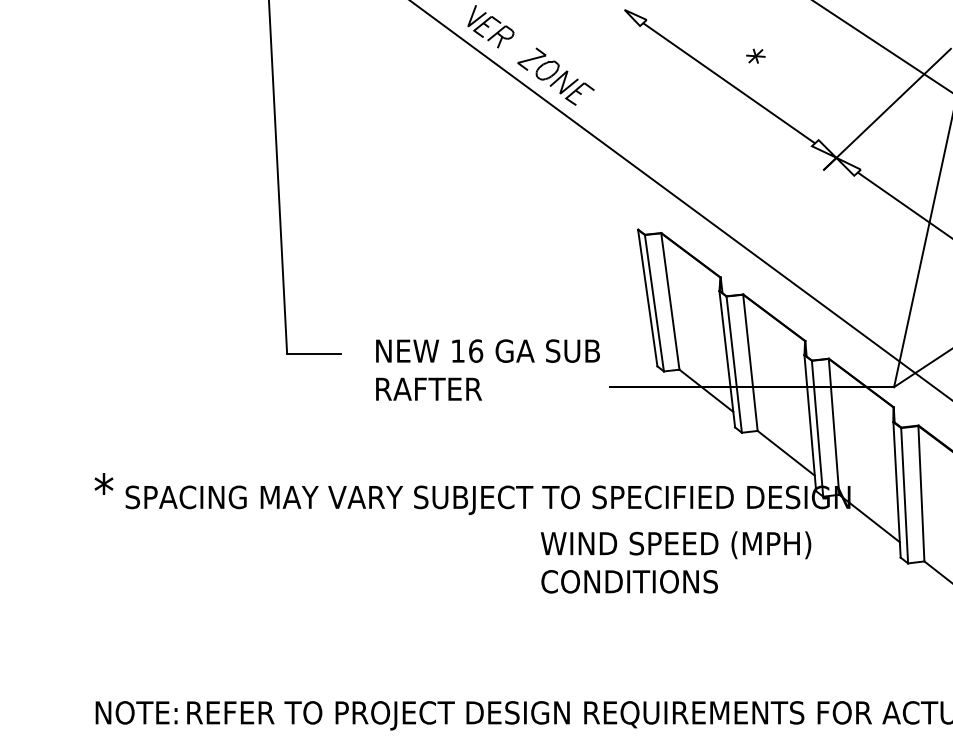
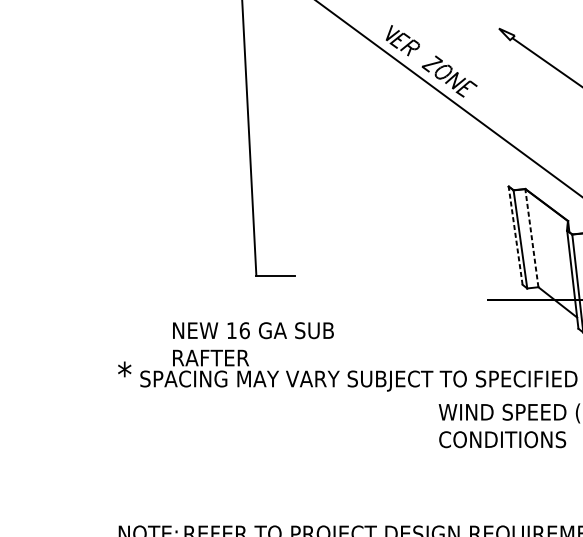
line: (647, 298) -> (515, 236), solid -> dashed
line: (670, 301) -> (531, 238), solid -> dashed
text: (487, 369) -> (253, 343), moved

